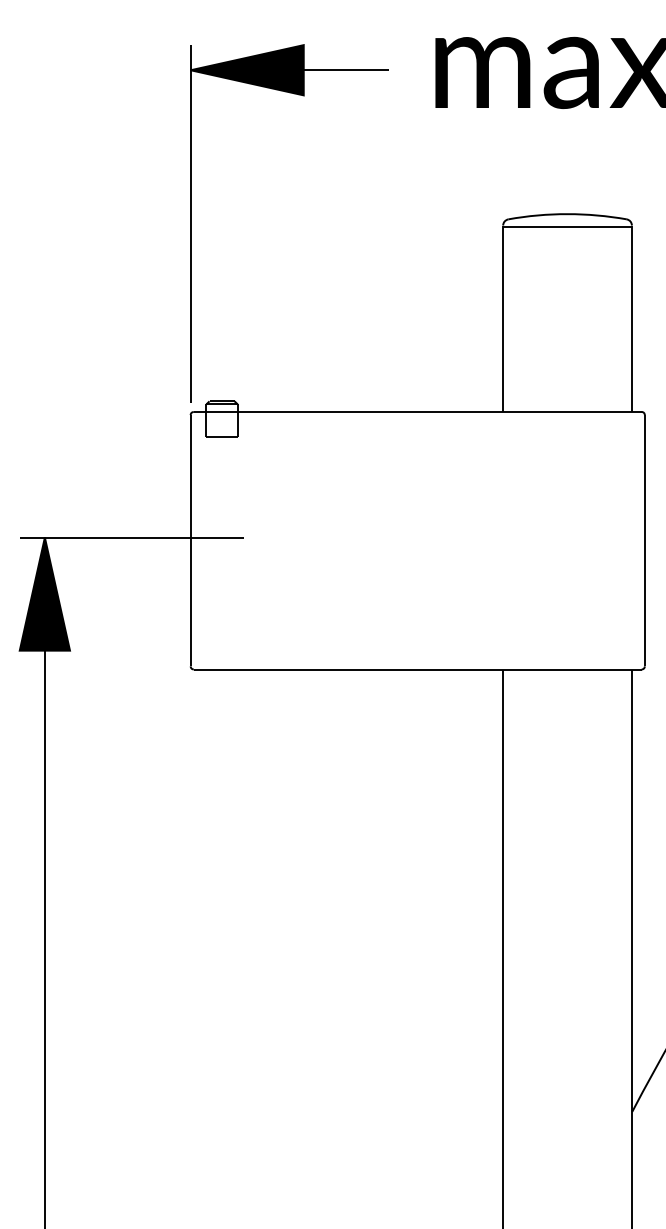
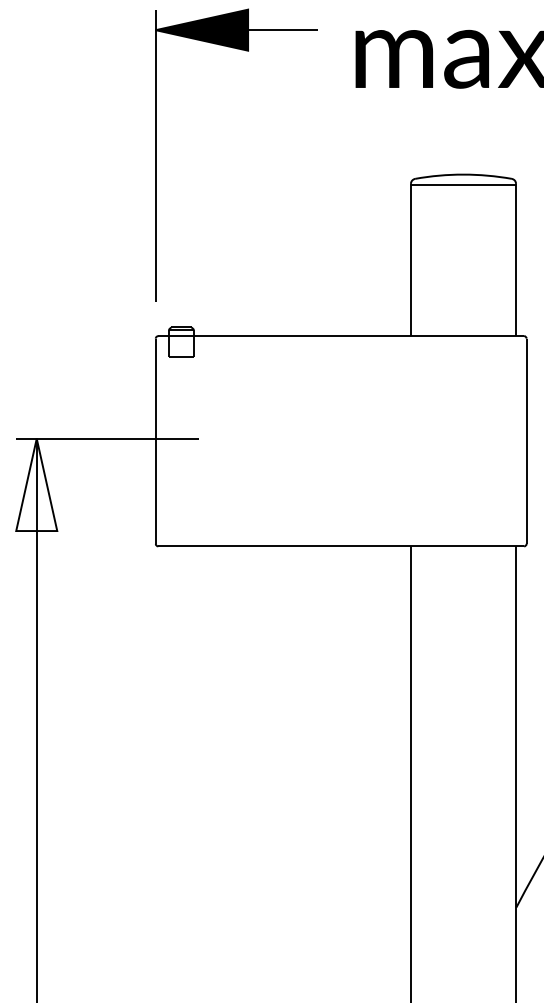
part: (191, 223) -> (156, 155), moved
fill: (44, 593) -> (36, 484), removed

